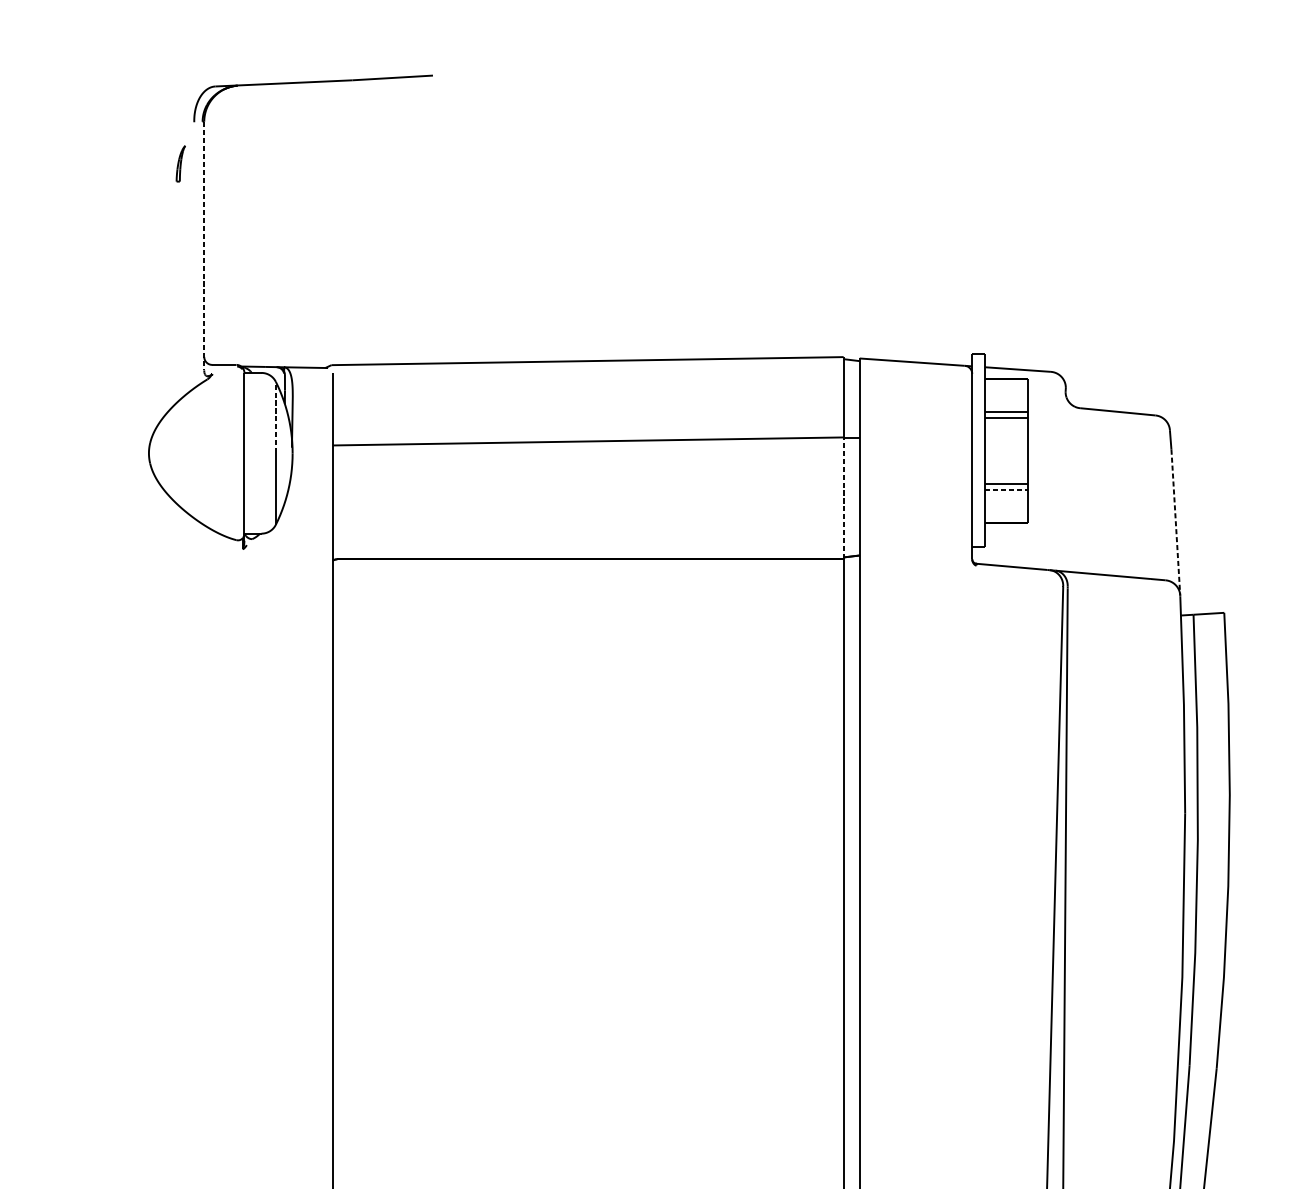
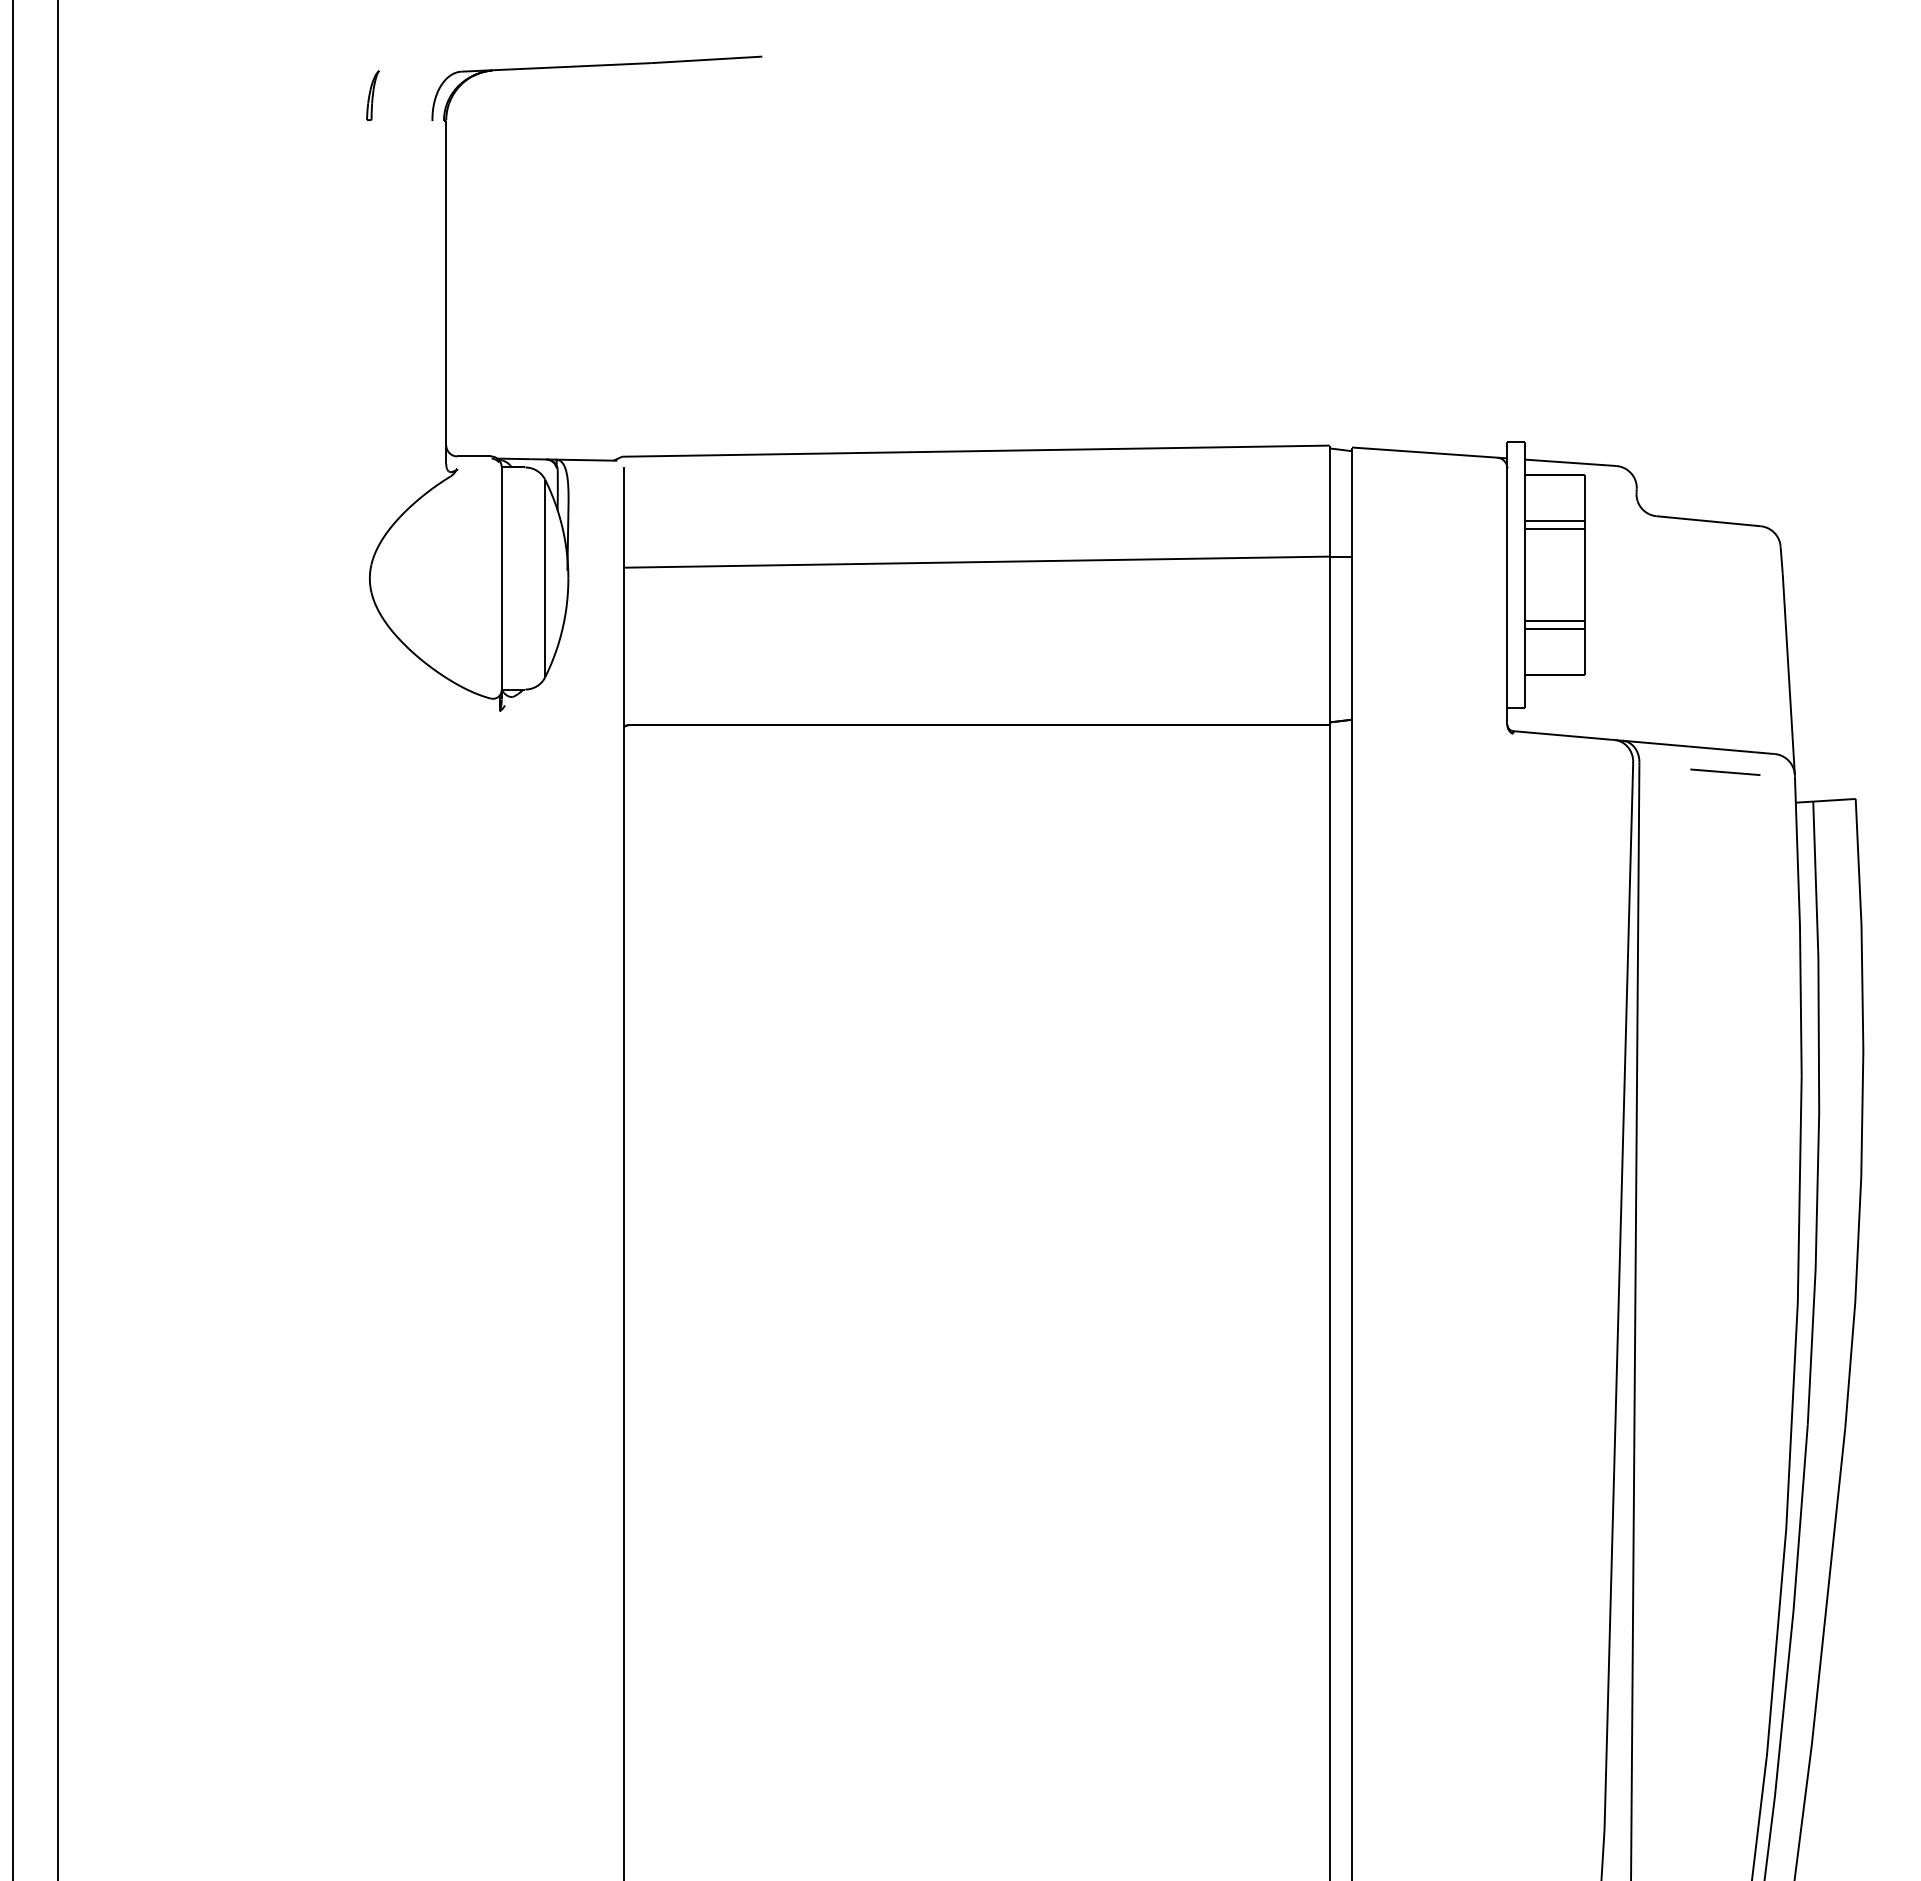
part: (180, 163) -> (372, 95), moved
line: (204, 247) -> (446, 293), dashed -> solid
line: (276, 417) -> (545, 528), dashed -> solid
line: (1007, 490) -> (1555, 629), dashed -> solid
line: (843, 498) -> (1329, 640), dashed -> solid
line: (1175, 522) -> (1788, 674), dashed -> solid
line: (1130, 592) -> (1725, 771), added

